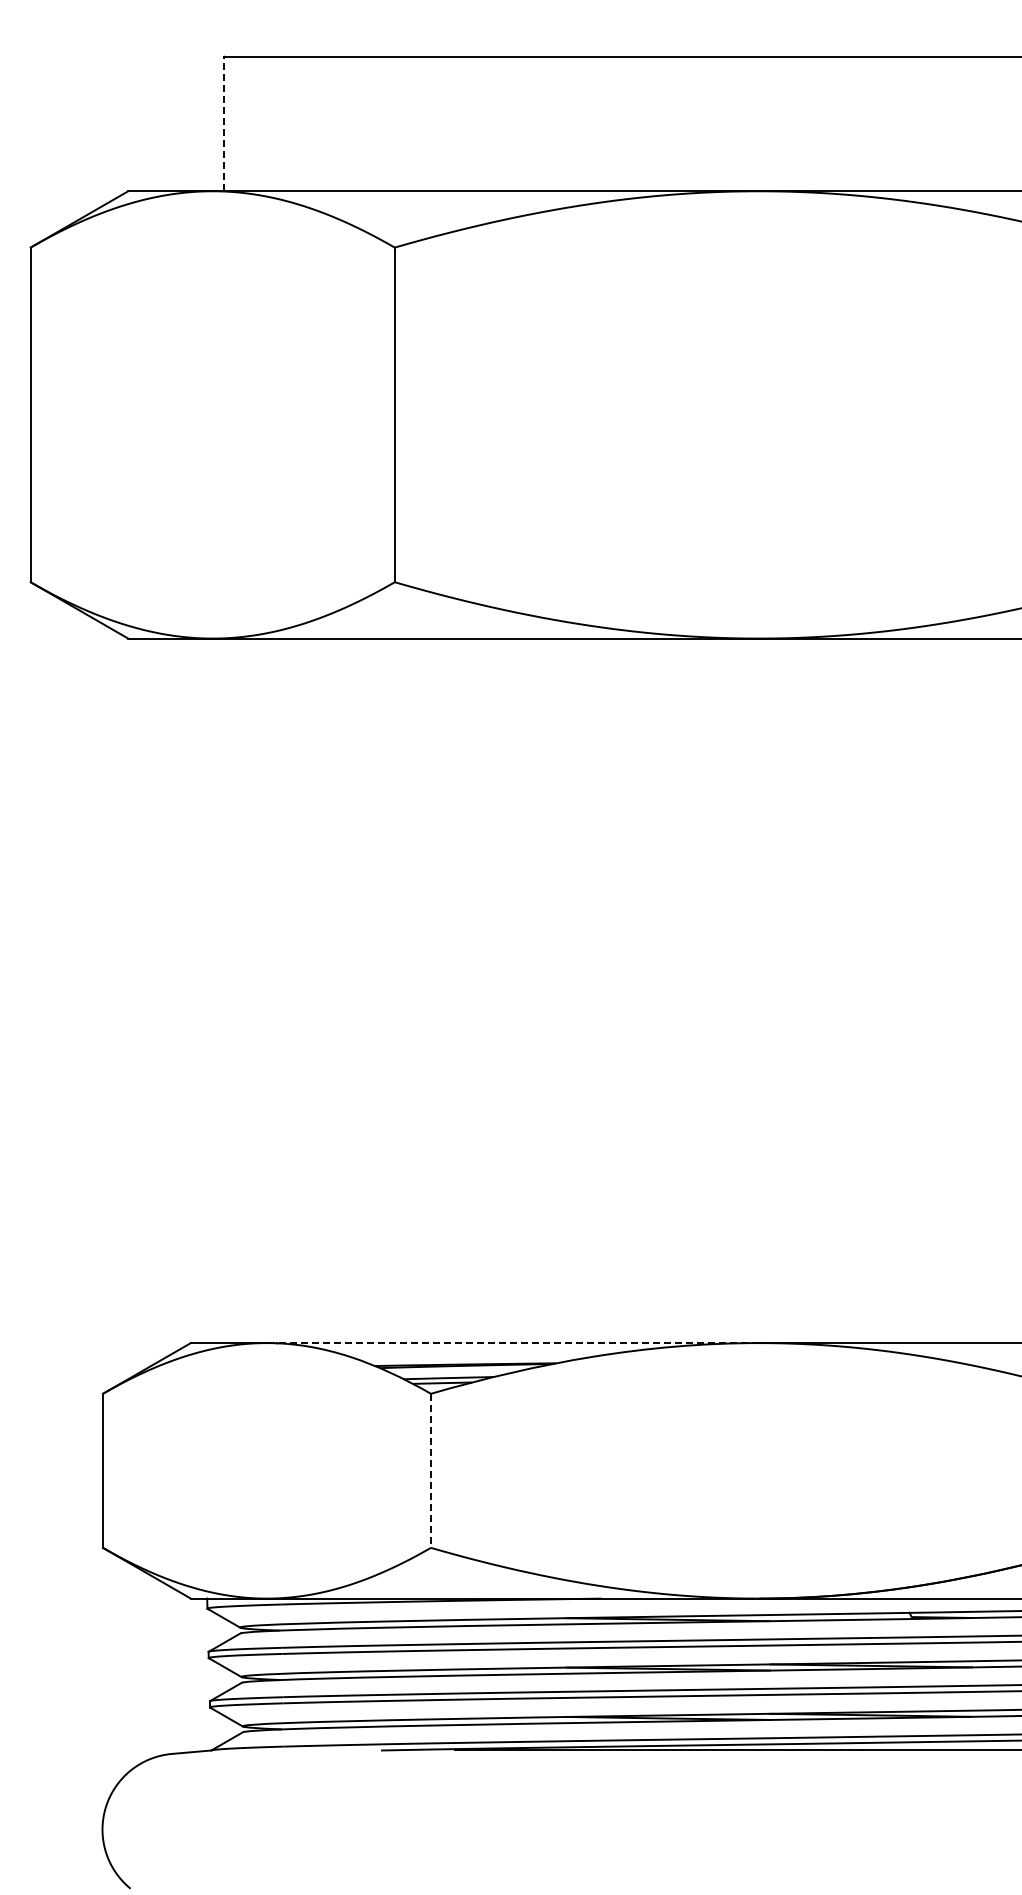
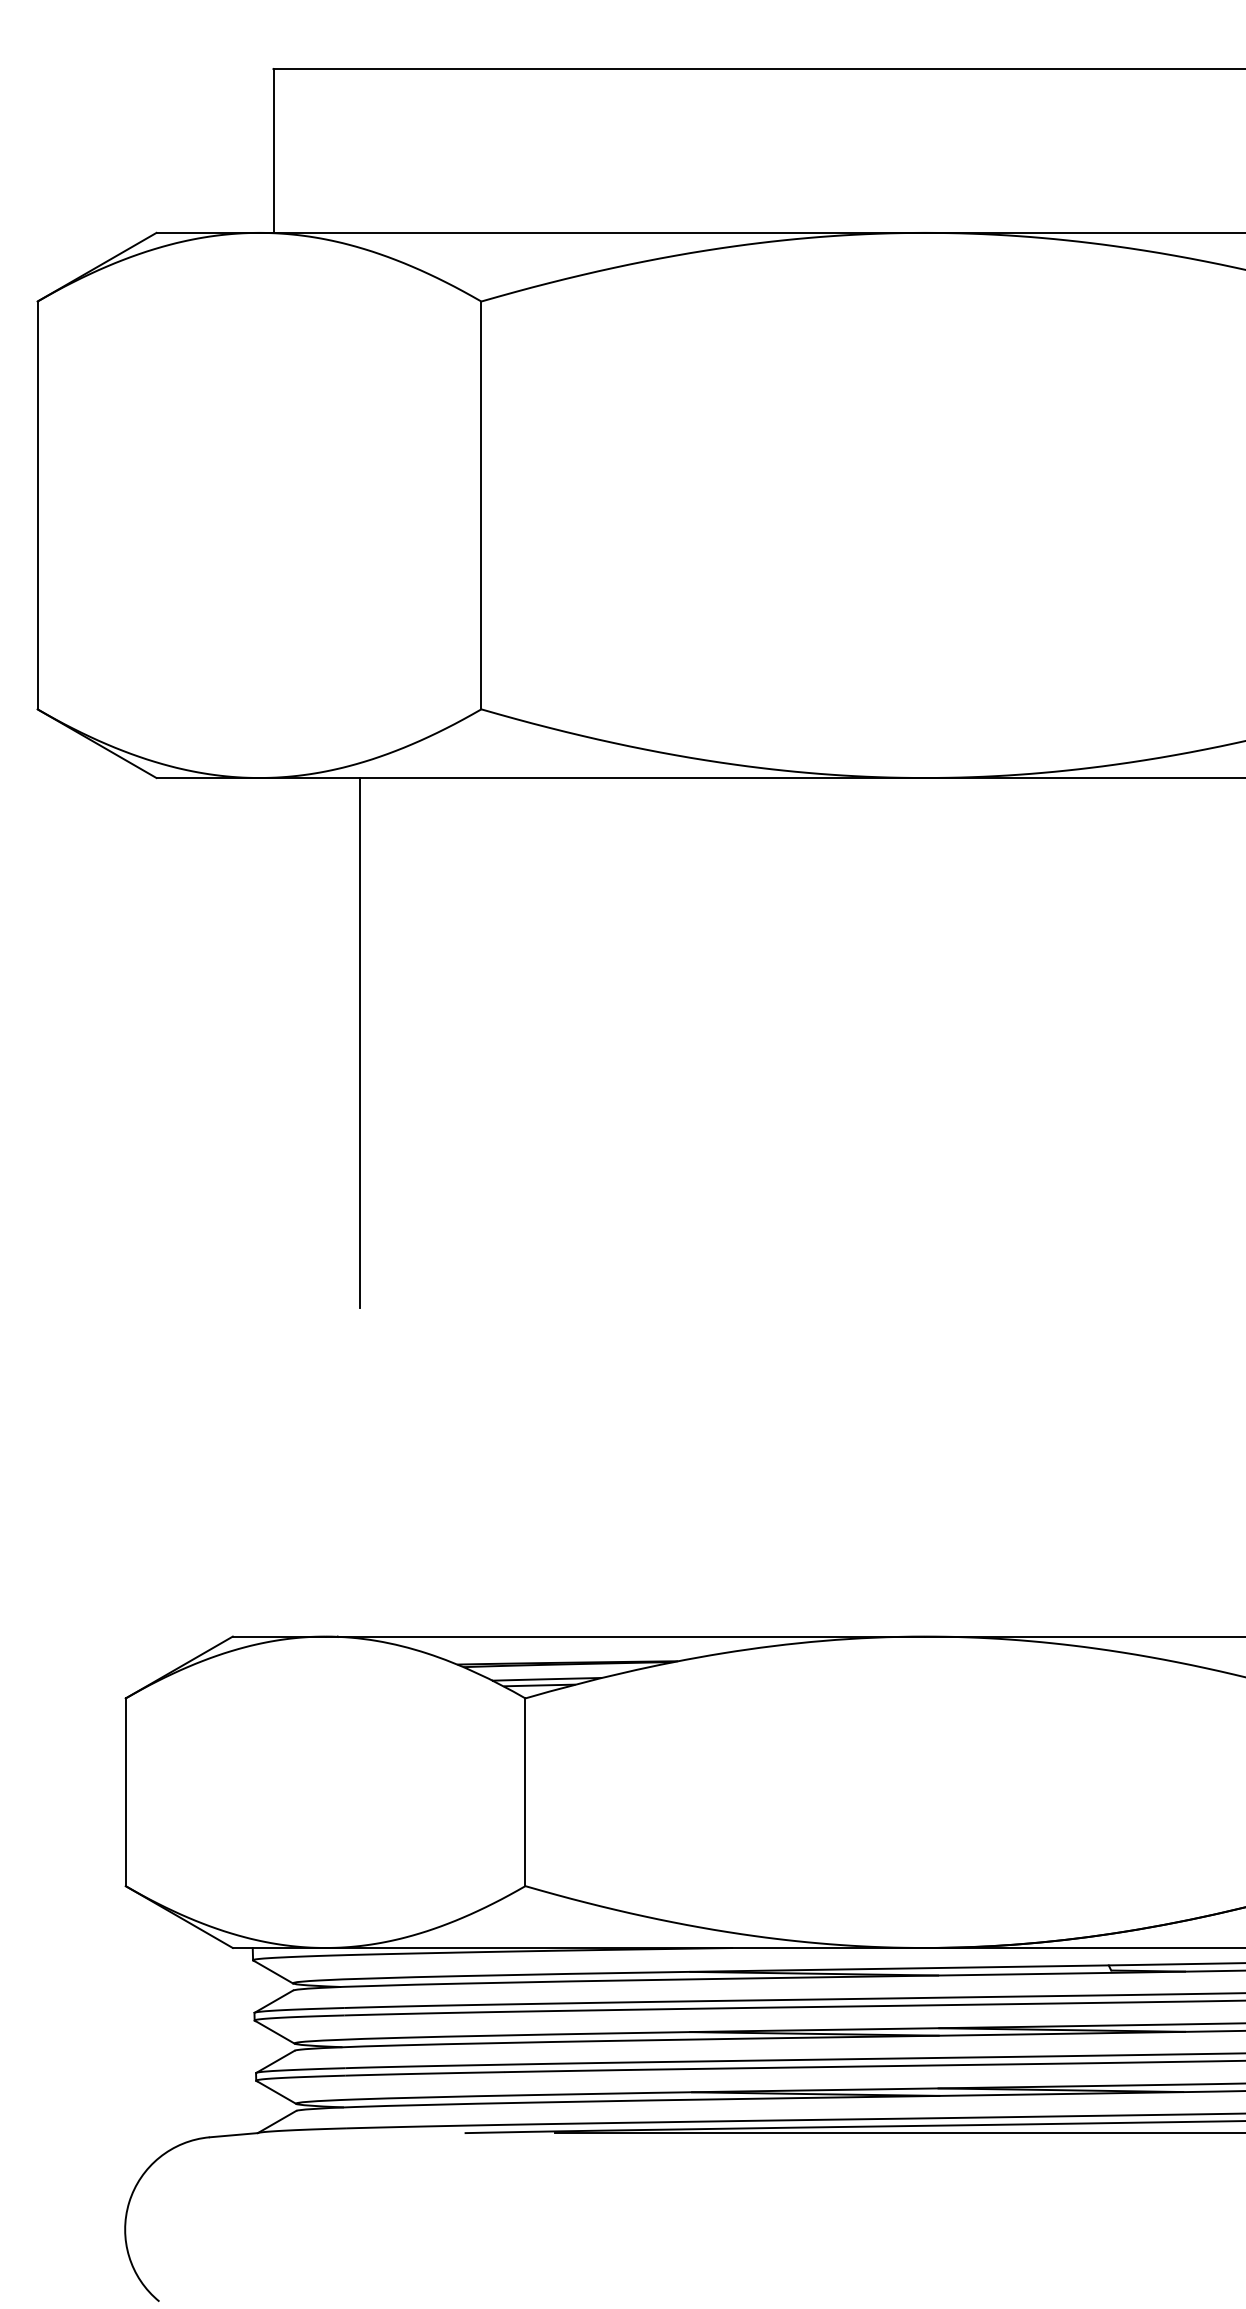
line: (224, 123) -> (273, 150), dashed -> solid
line: (294, 855) -> (359, 1042), added
line: (512, 1343) -> (624, 1637), dashed -> solid
line: (430, 1471) -> (524, 1793), dashed -> solid

